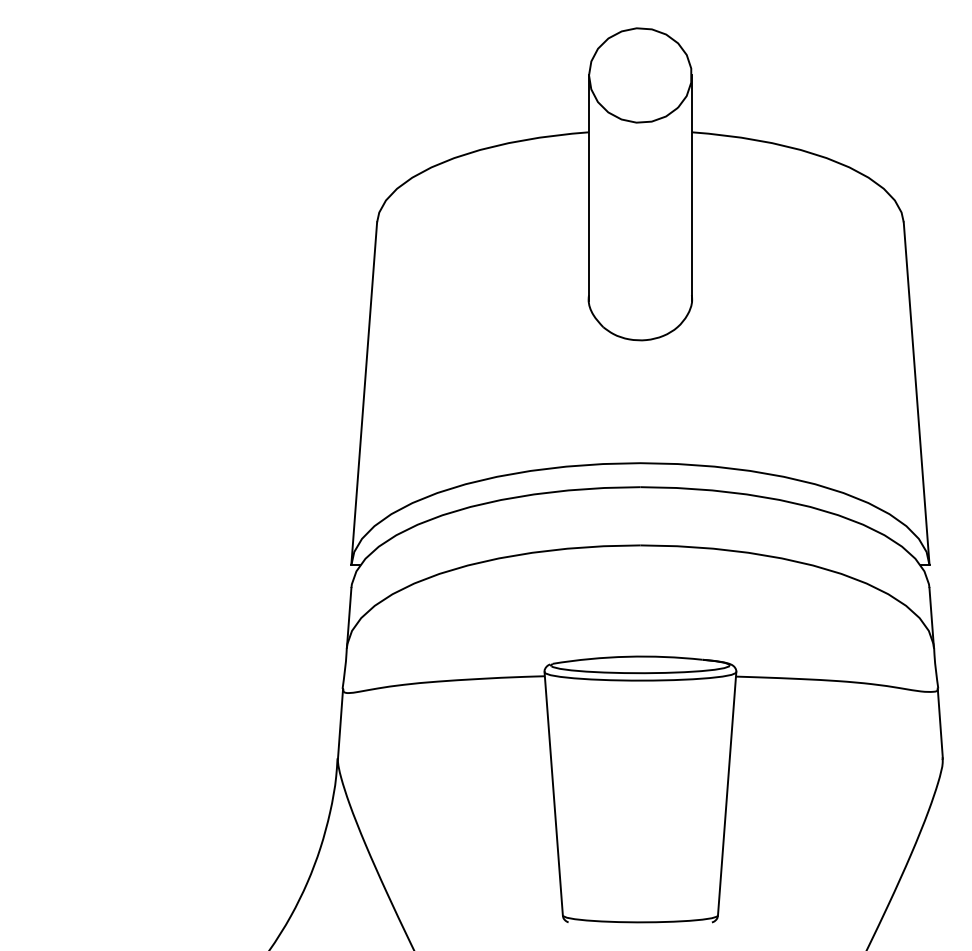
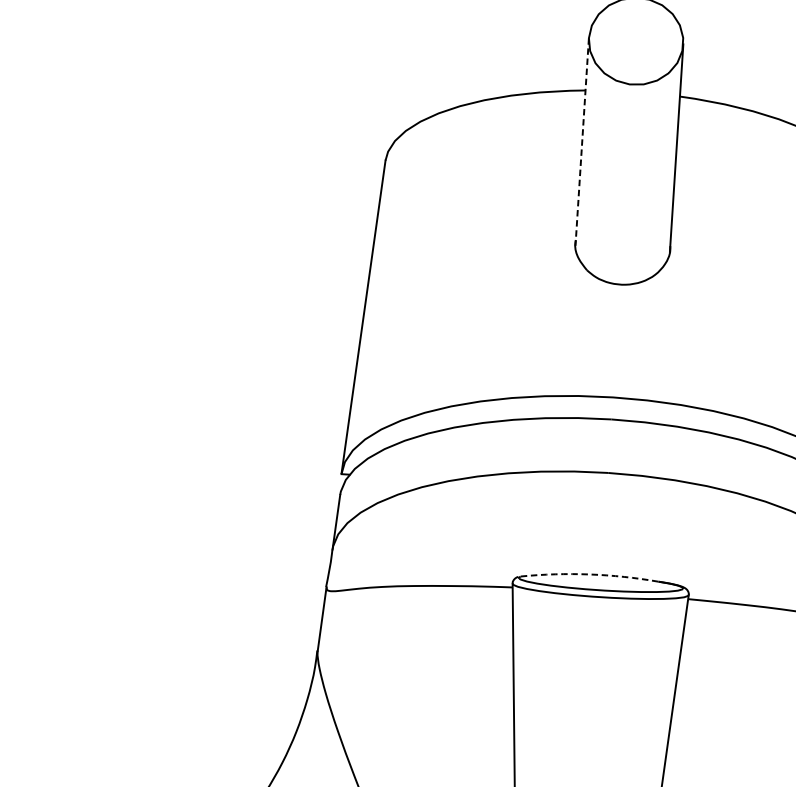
line: (589, 188) -> (582, 142), solid -> dashed
arc: (627, 656) -> (589, 574), solid -> dashed

